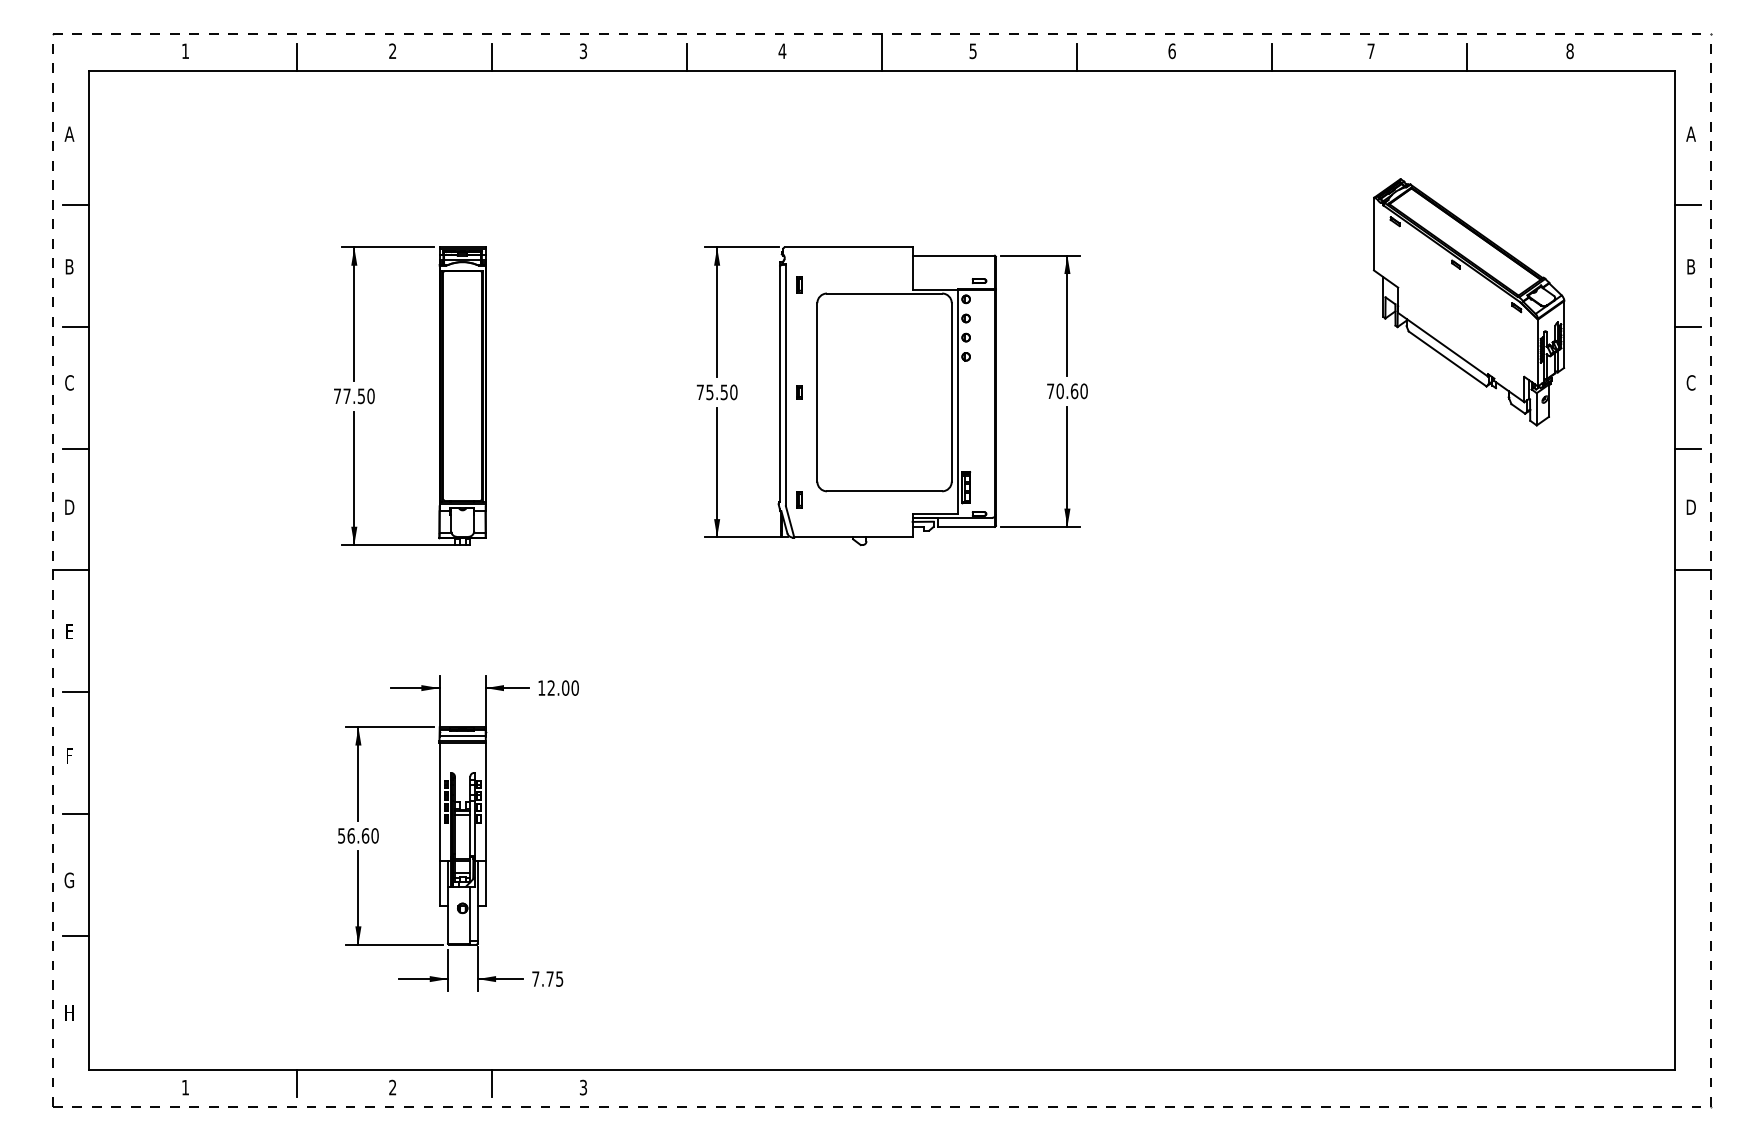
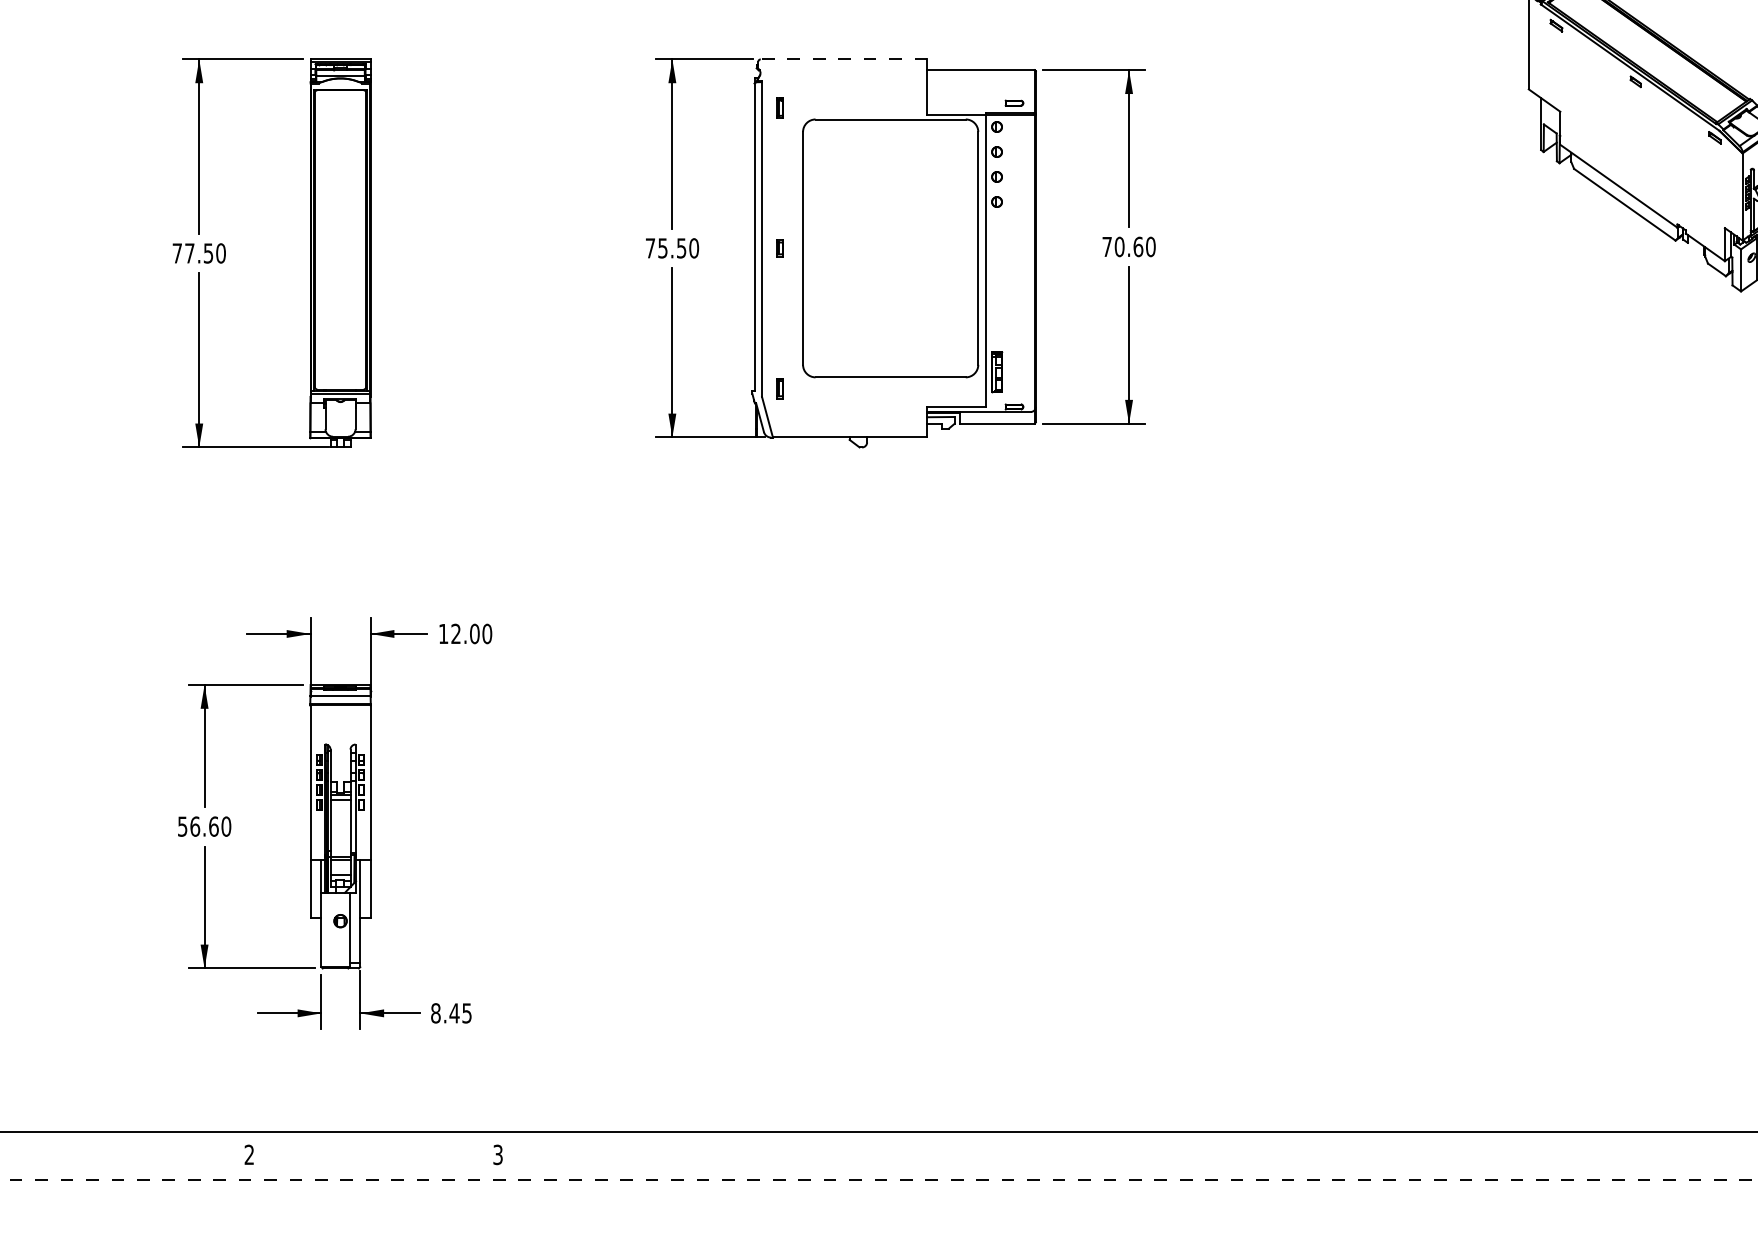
line: (848, 247) -> (843, 59), solid -> dashed
text: (543, 978) -> (445, 1012), 7.75 -> 8.45
line: (296, 1083) -> (123, 1149), removed
line: (491, 1083) -> (378, 1149), removed

